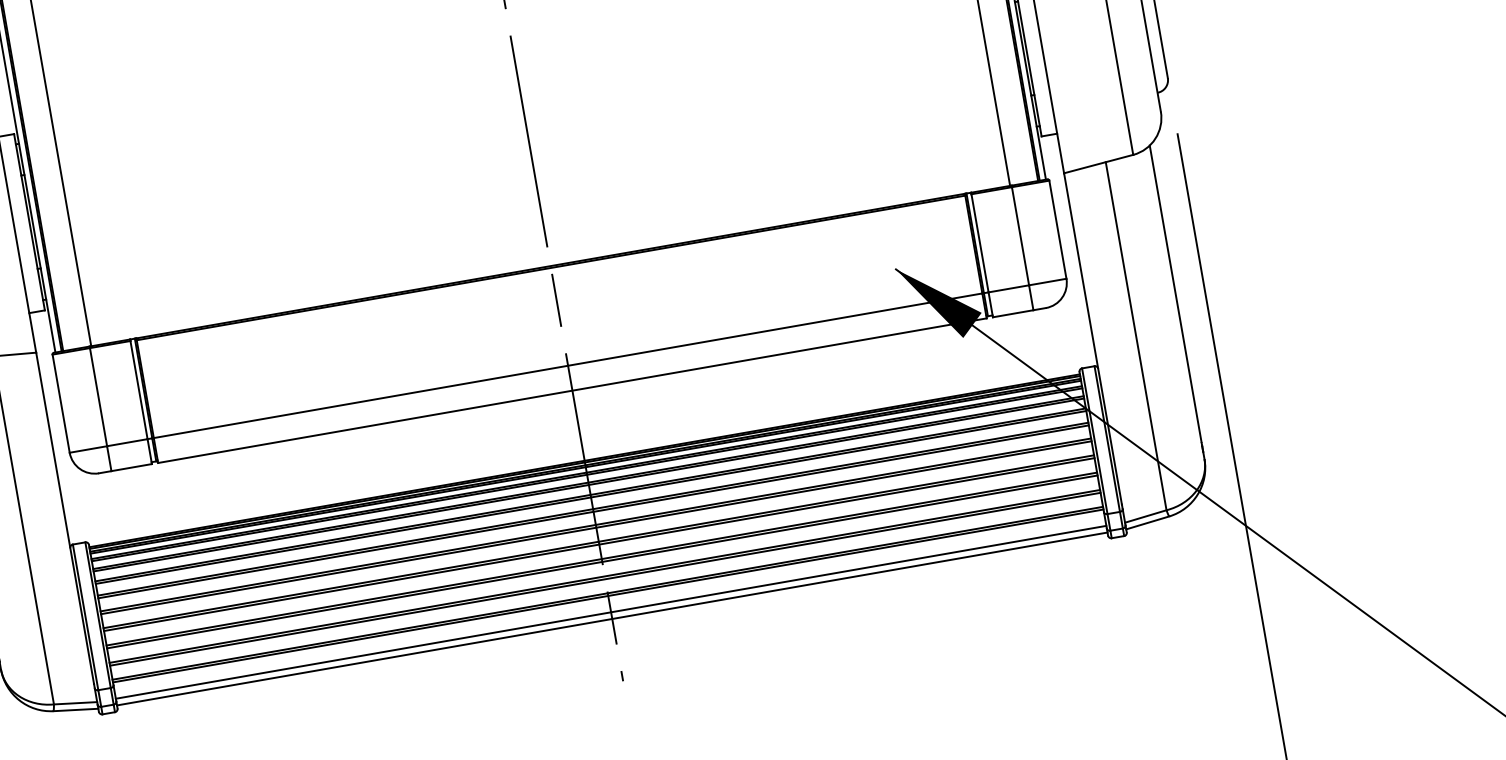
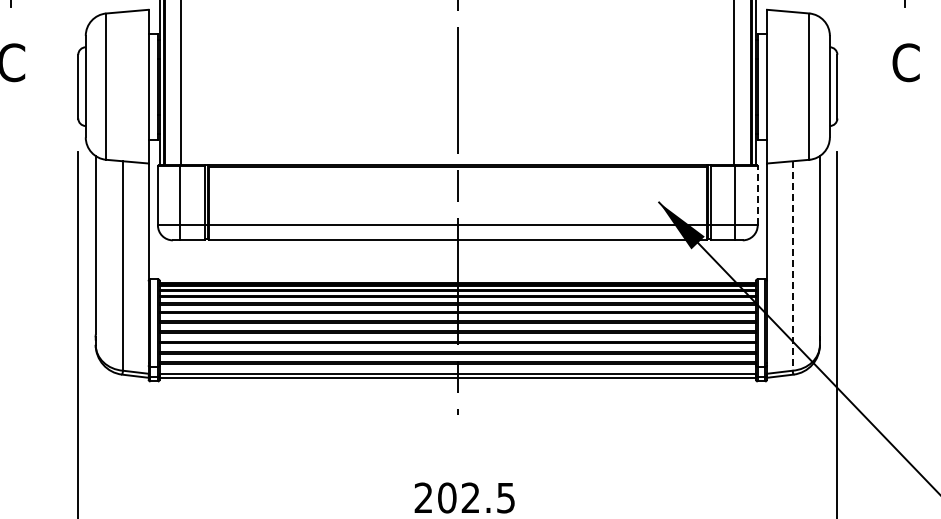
line: (1057, 229) -> (757, 195), solid -> dashed
line: (1136, 337) -> (792, 266), solid -> dashed

